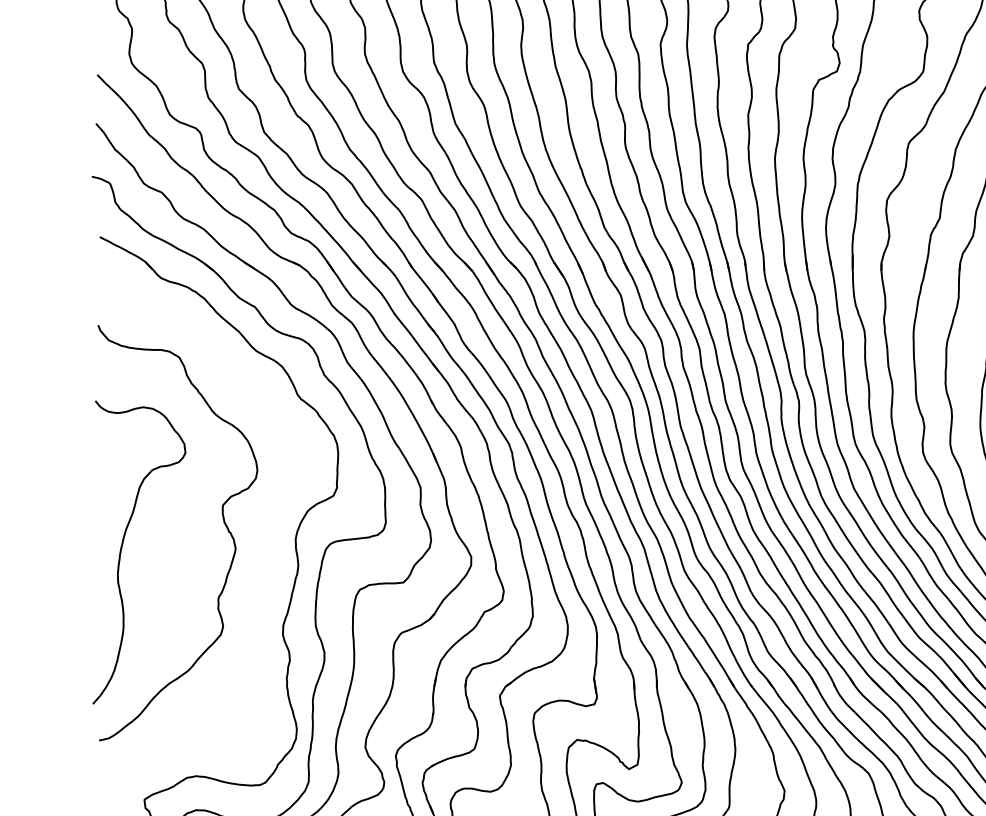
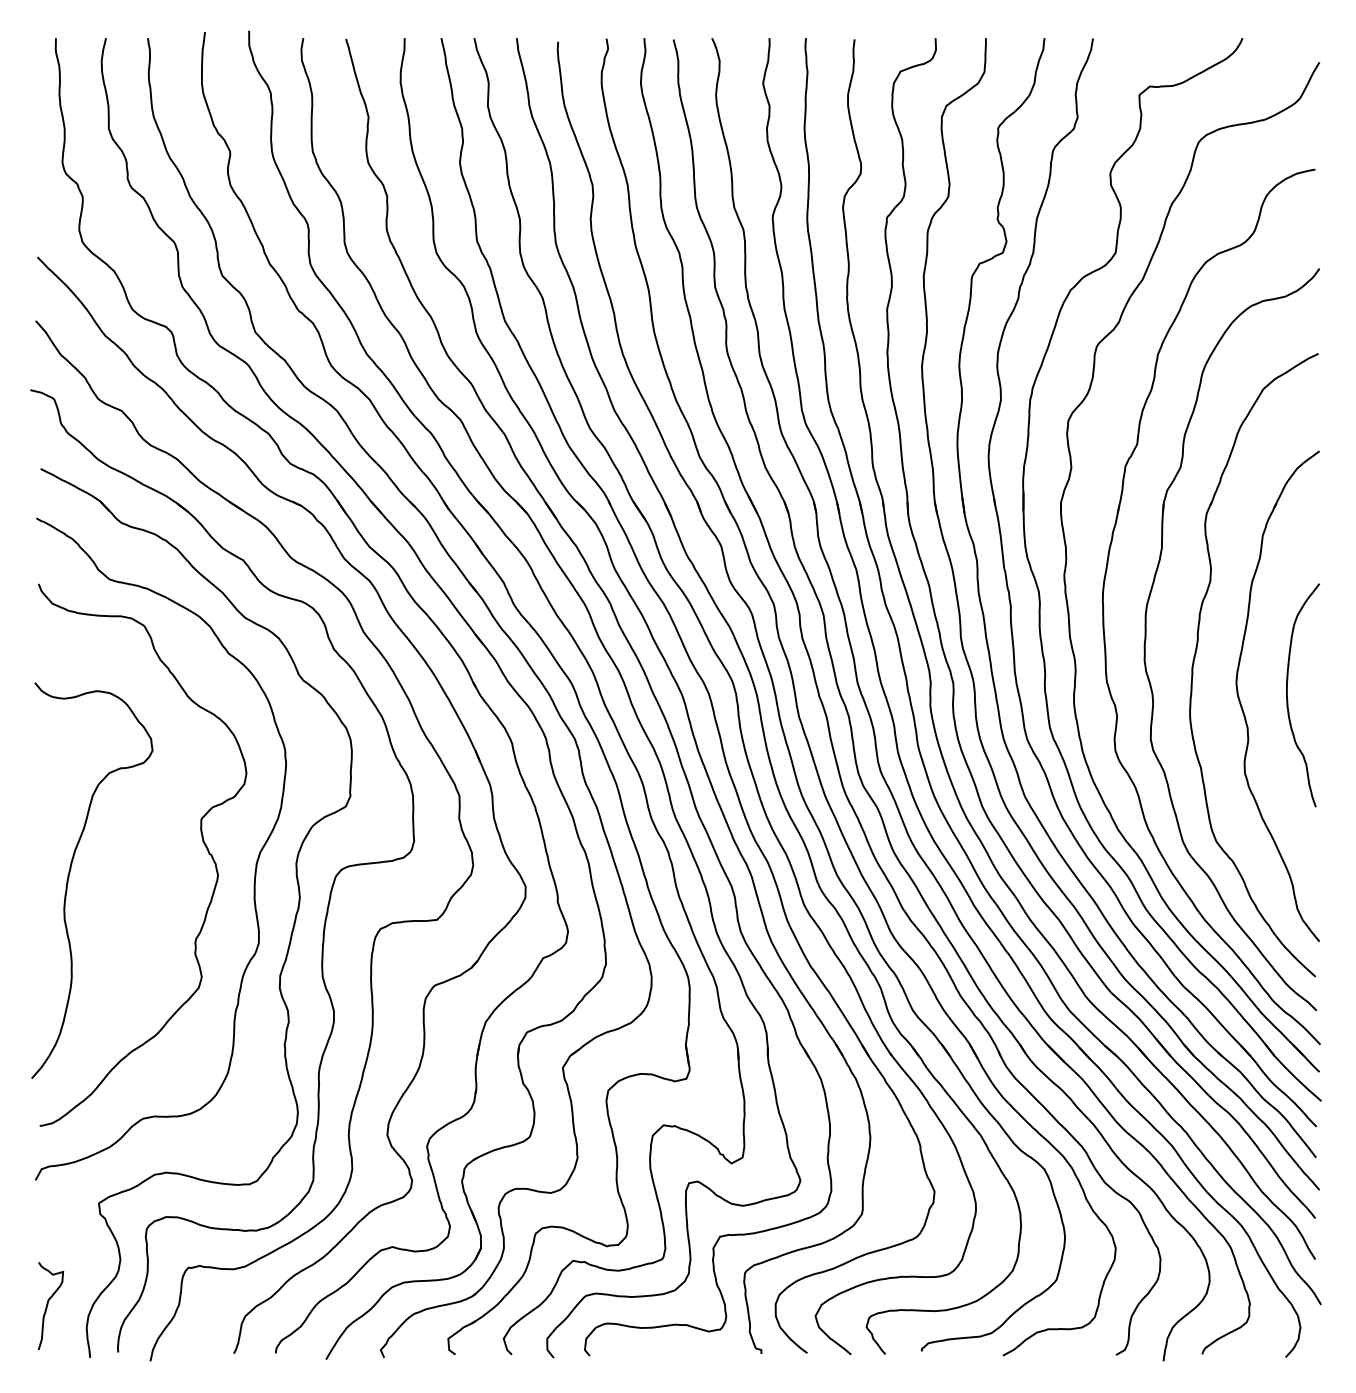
curve: (264, 539) -> (255, 863), added

